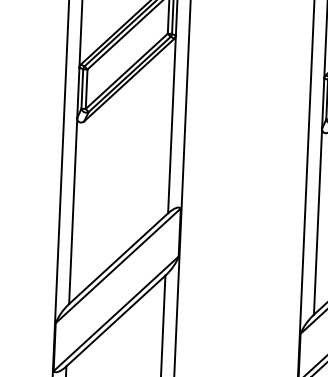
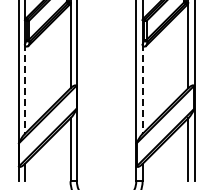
line: (72, 211) -> (24, 89), solid -> dashed
line: (317, 222) -> (142, 89), solid -> dashed

